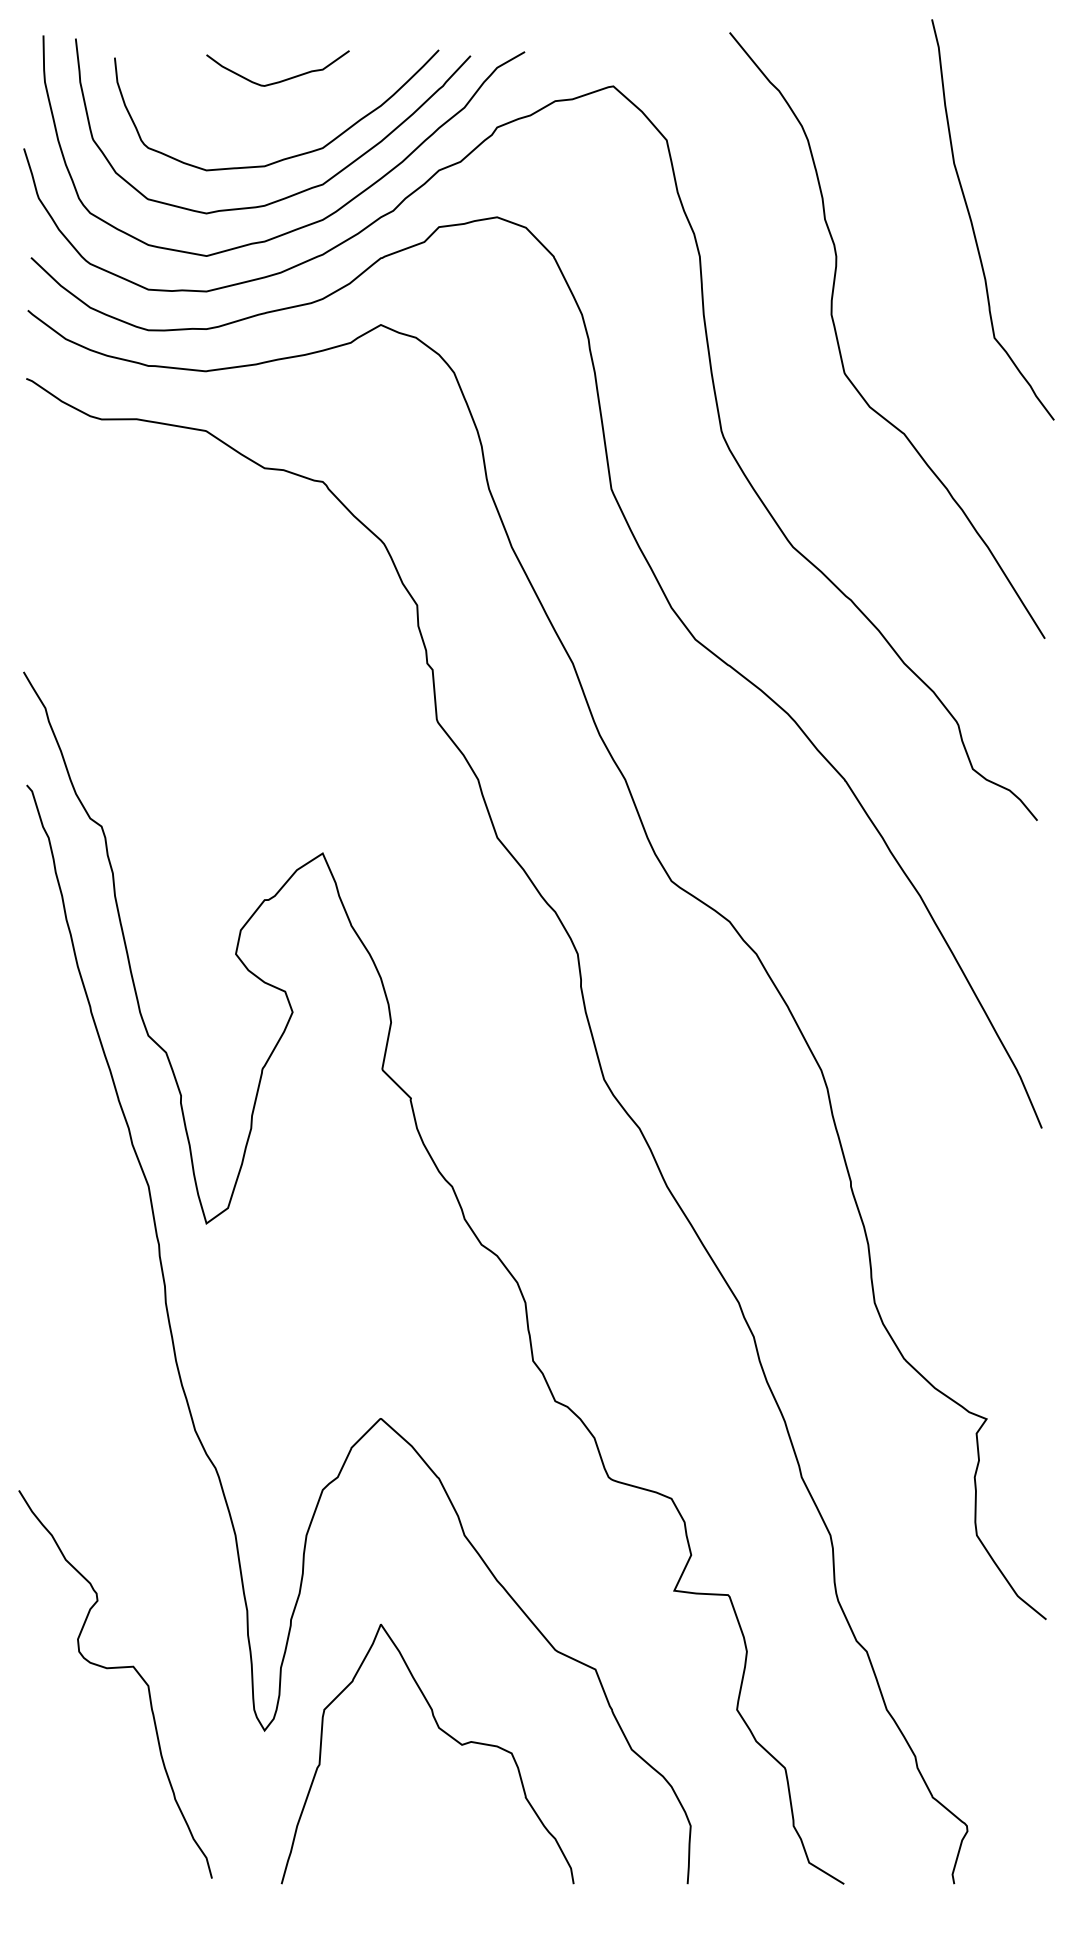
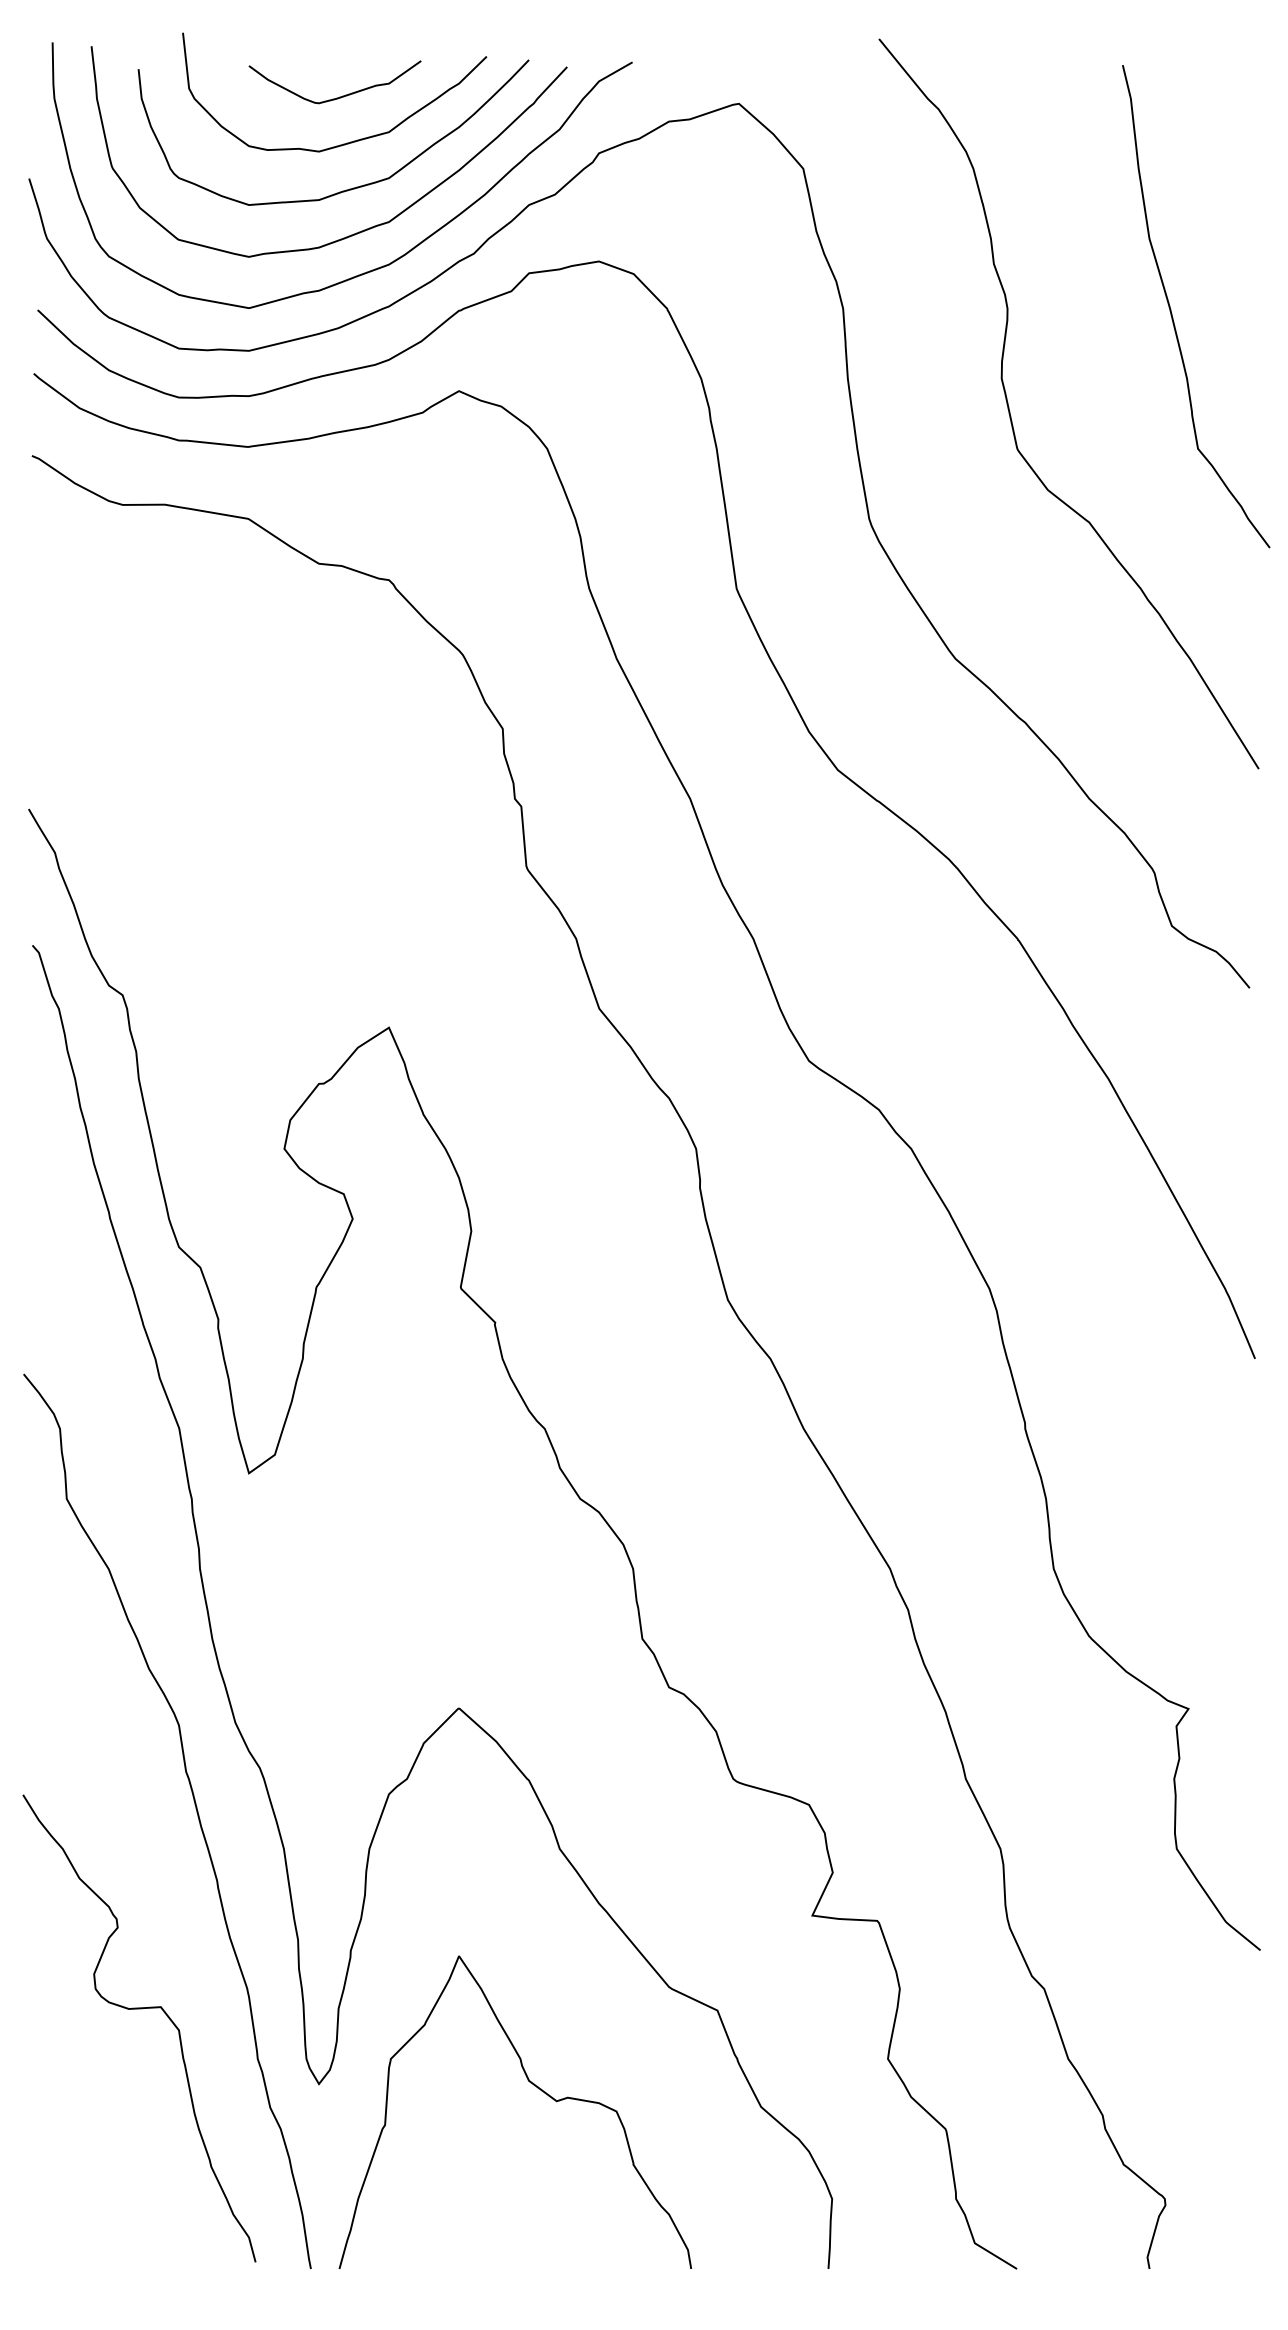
curve: (290, 117) -> (350, 141), added
curve: (973, 225) -> (1172, 313), moved
curve: (162, 1505) -> (196, 1812), added

